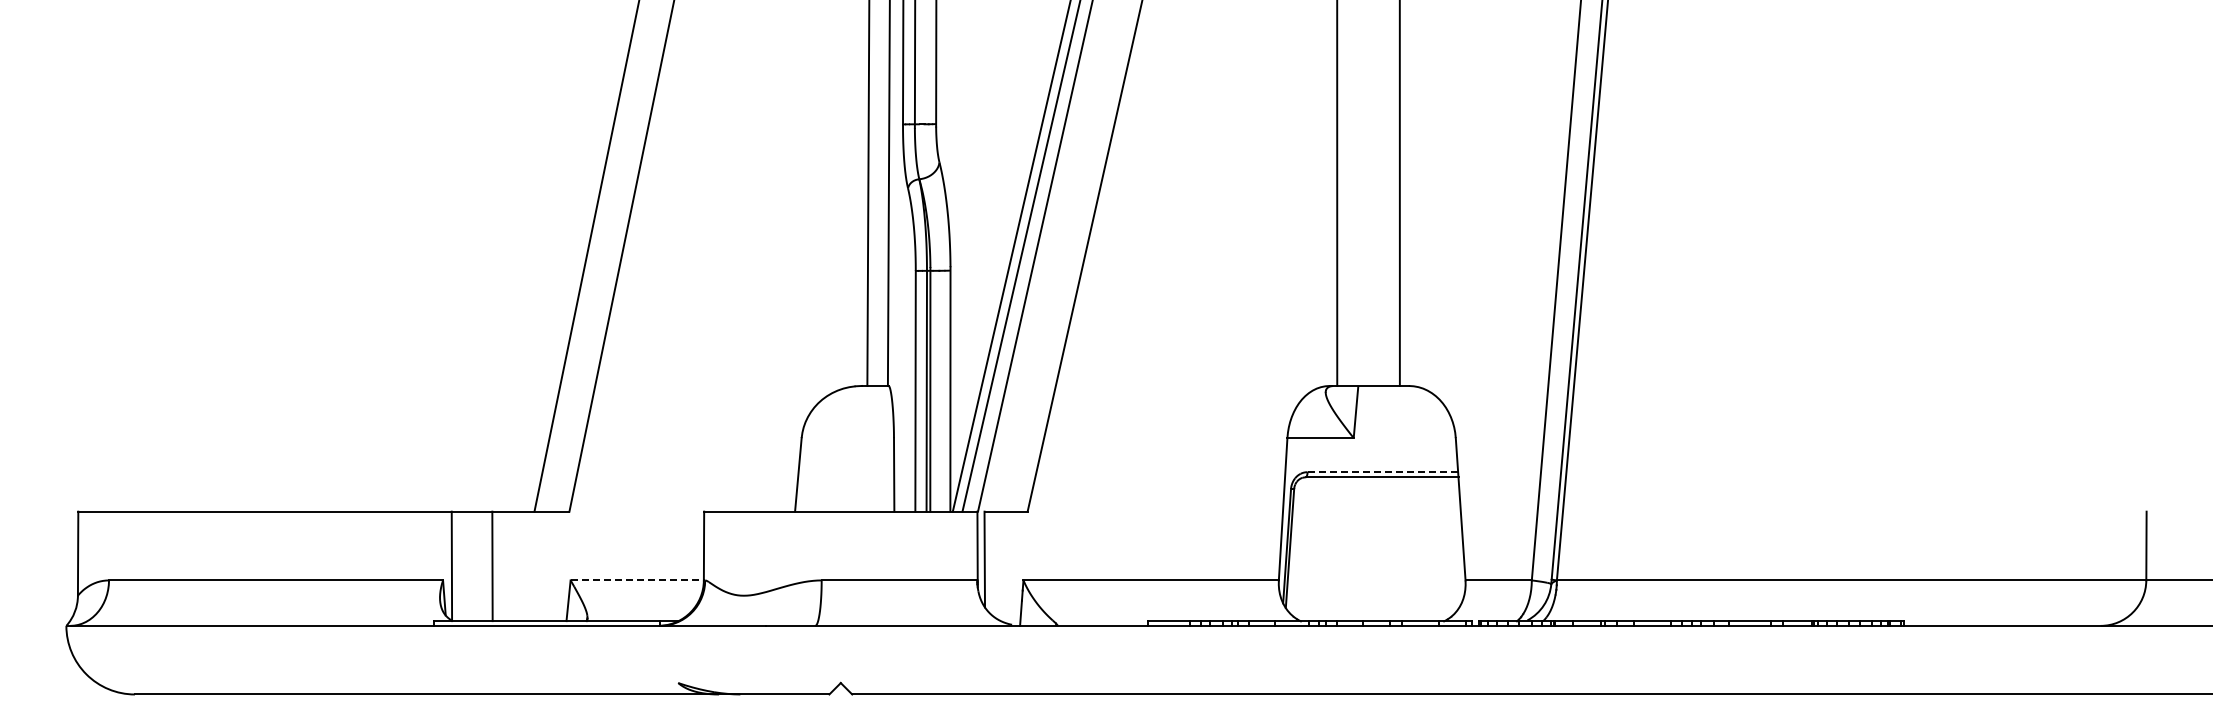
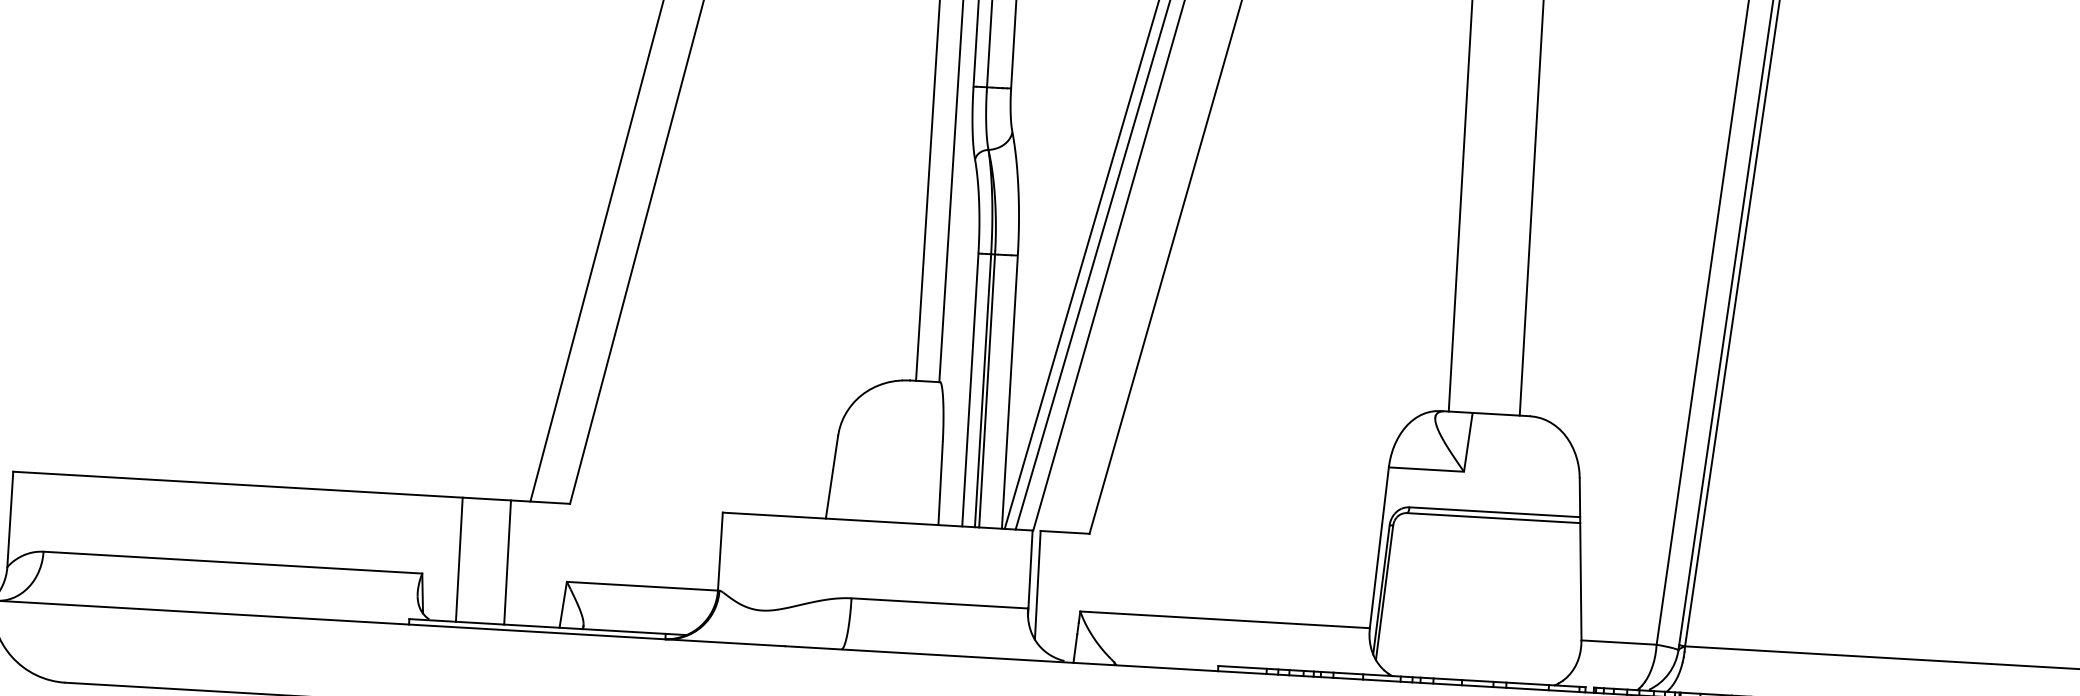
line: (1382, 472) -> (1494, 512), dashed -> solid
line: (451, 566) -> (458, 559), moved
line: (492, 566) -> (507, 562), moved
line: (638, 580) -> (643, 586), dashed -> solid

